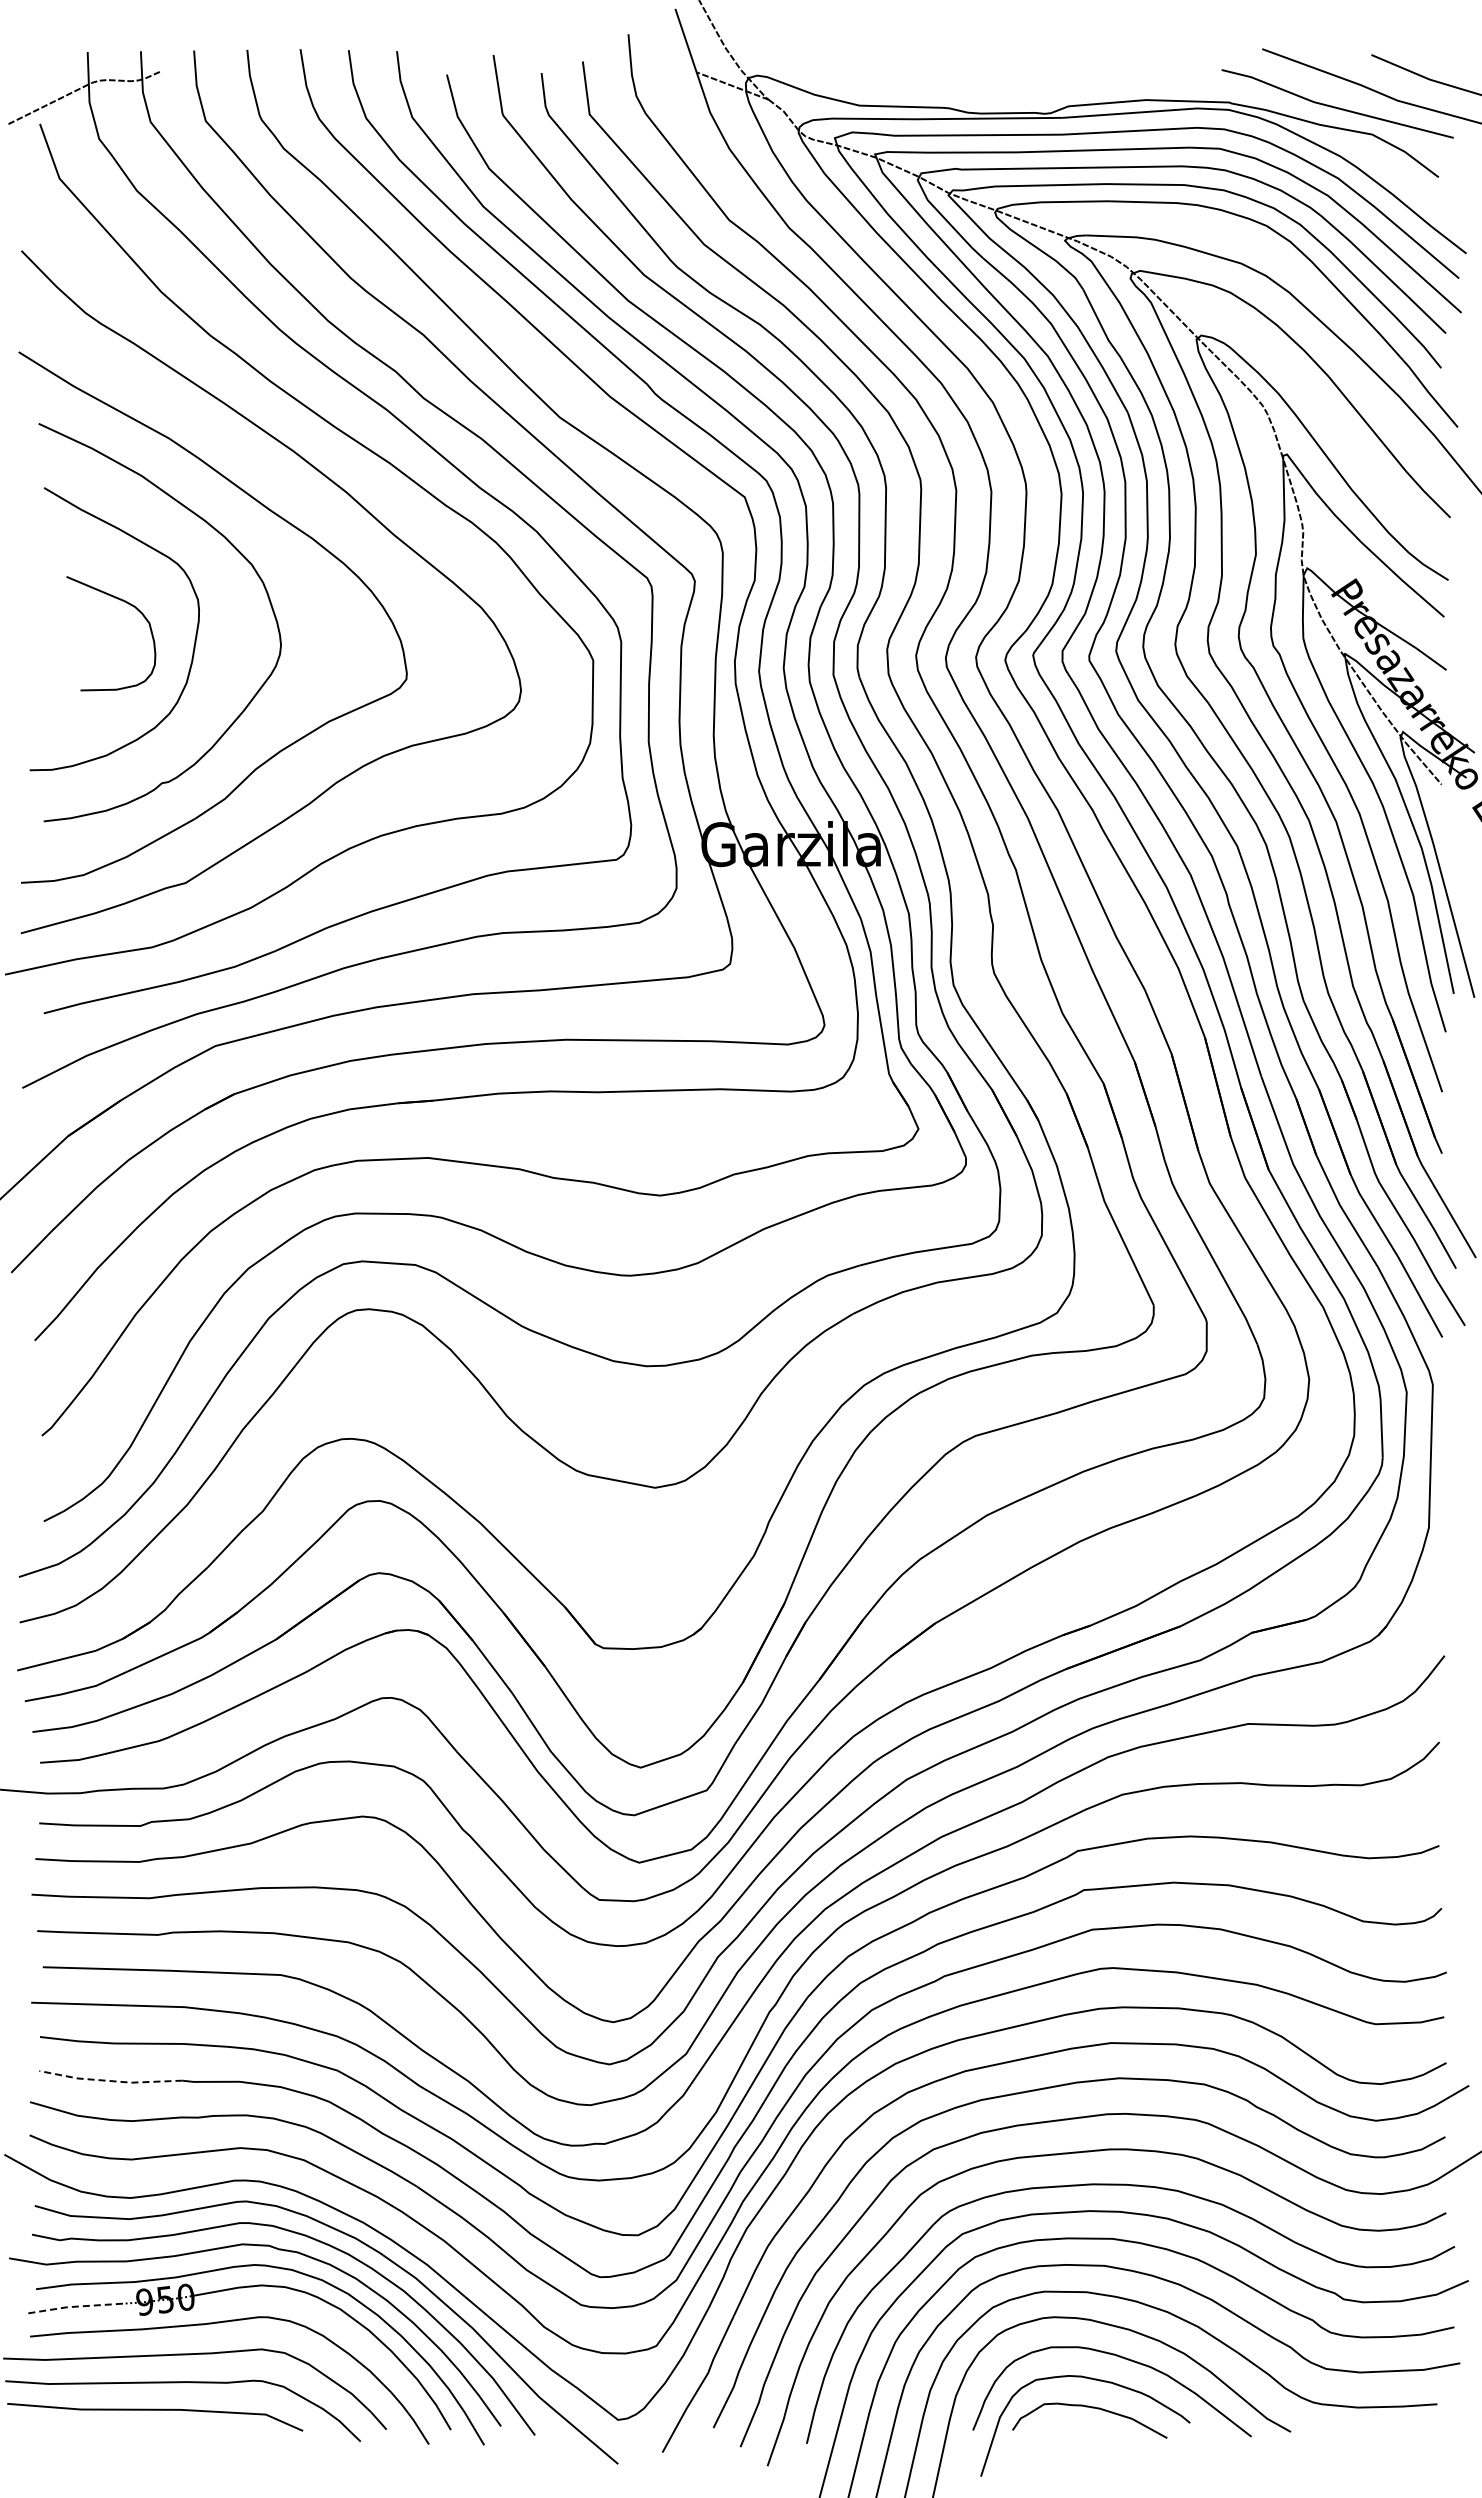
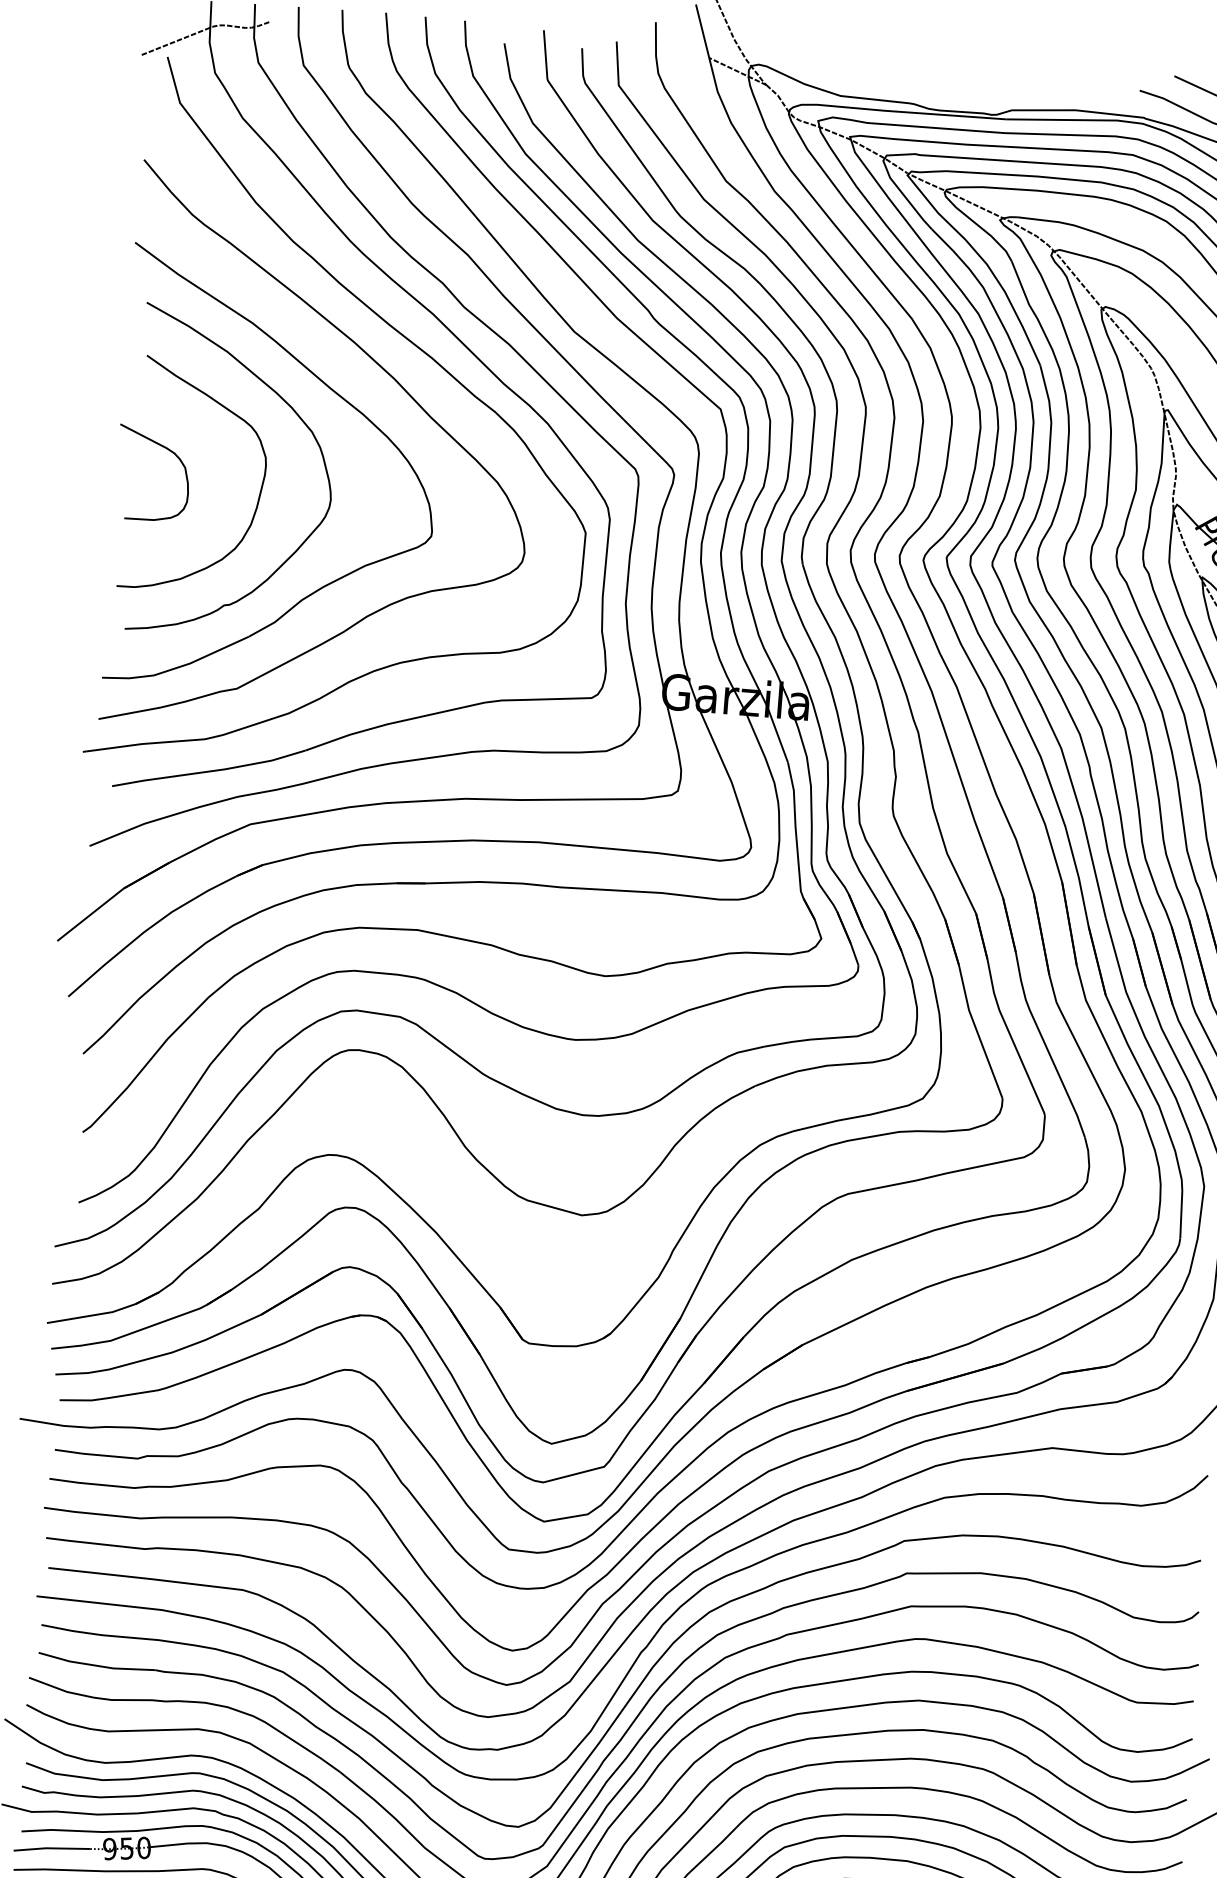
curve: (126, 603) -> (167, 450), moved
line: (109, 2080) -> (95, 1665), dashed -> solid
line: (74, 2306) -> (51, 1848), dashed -> solid

